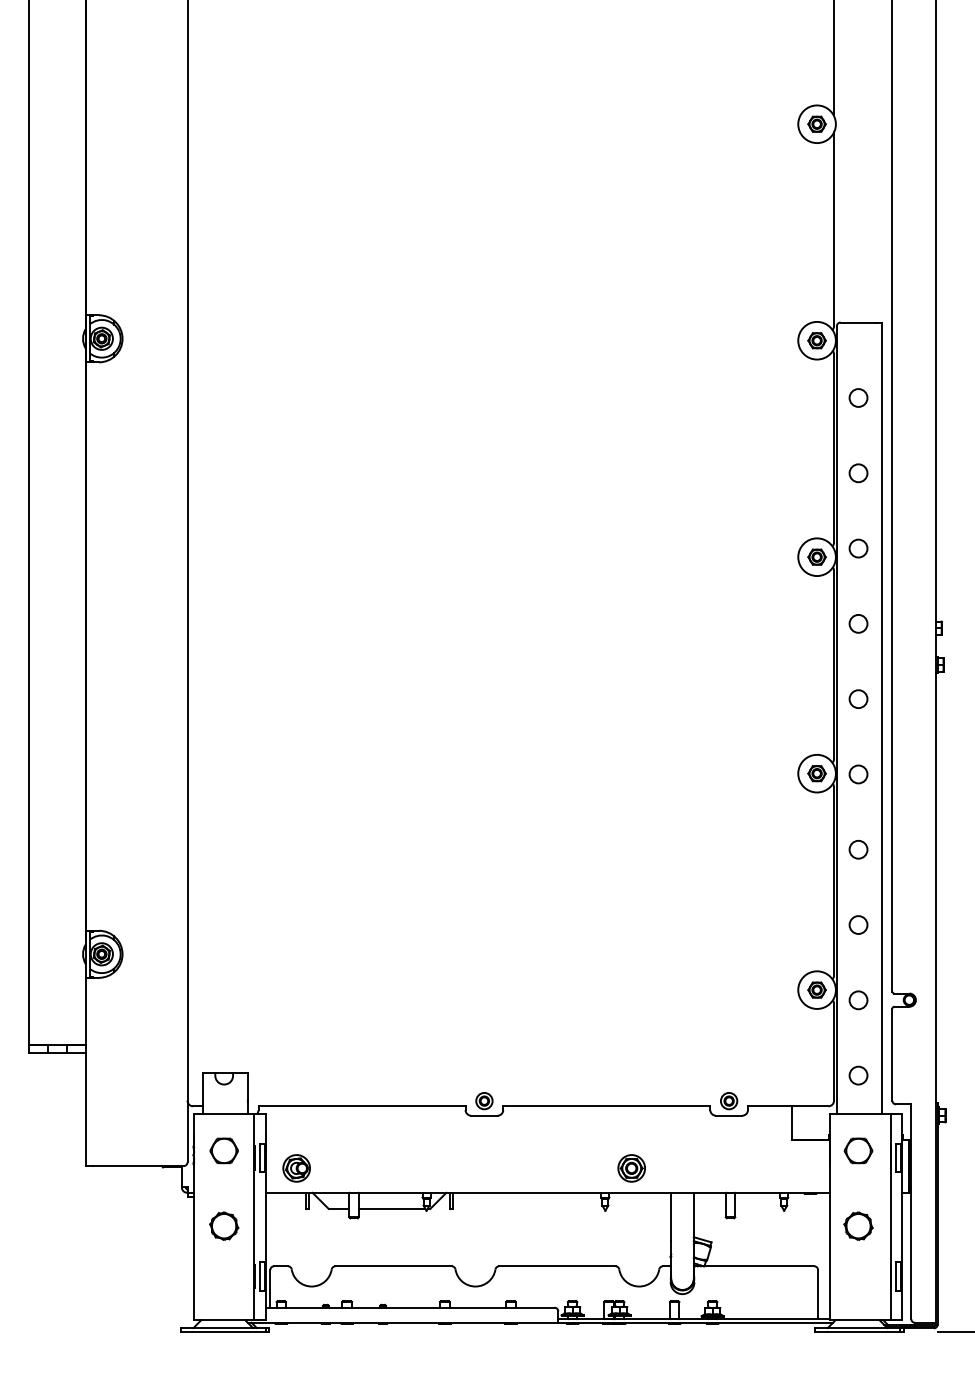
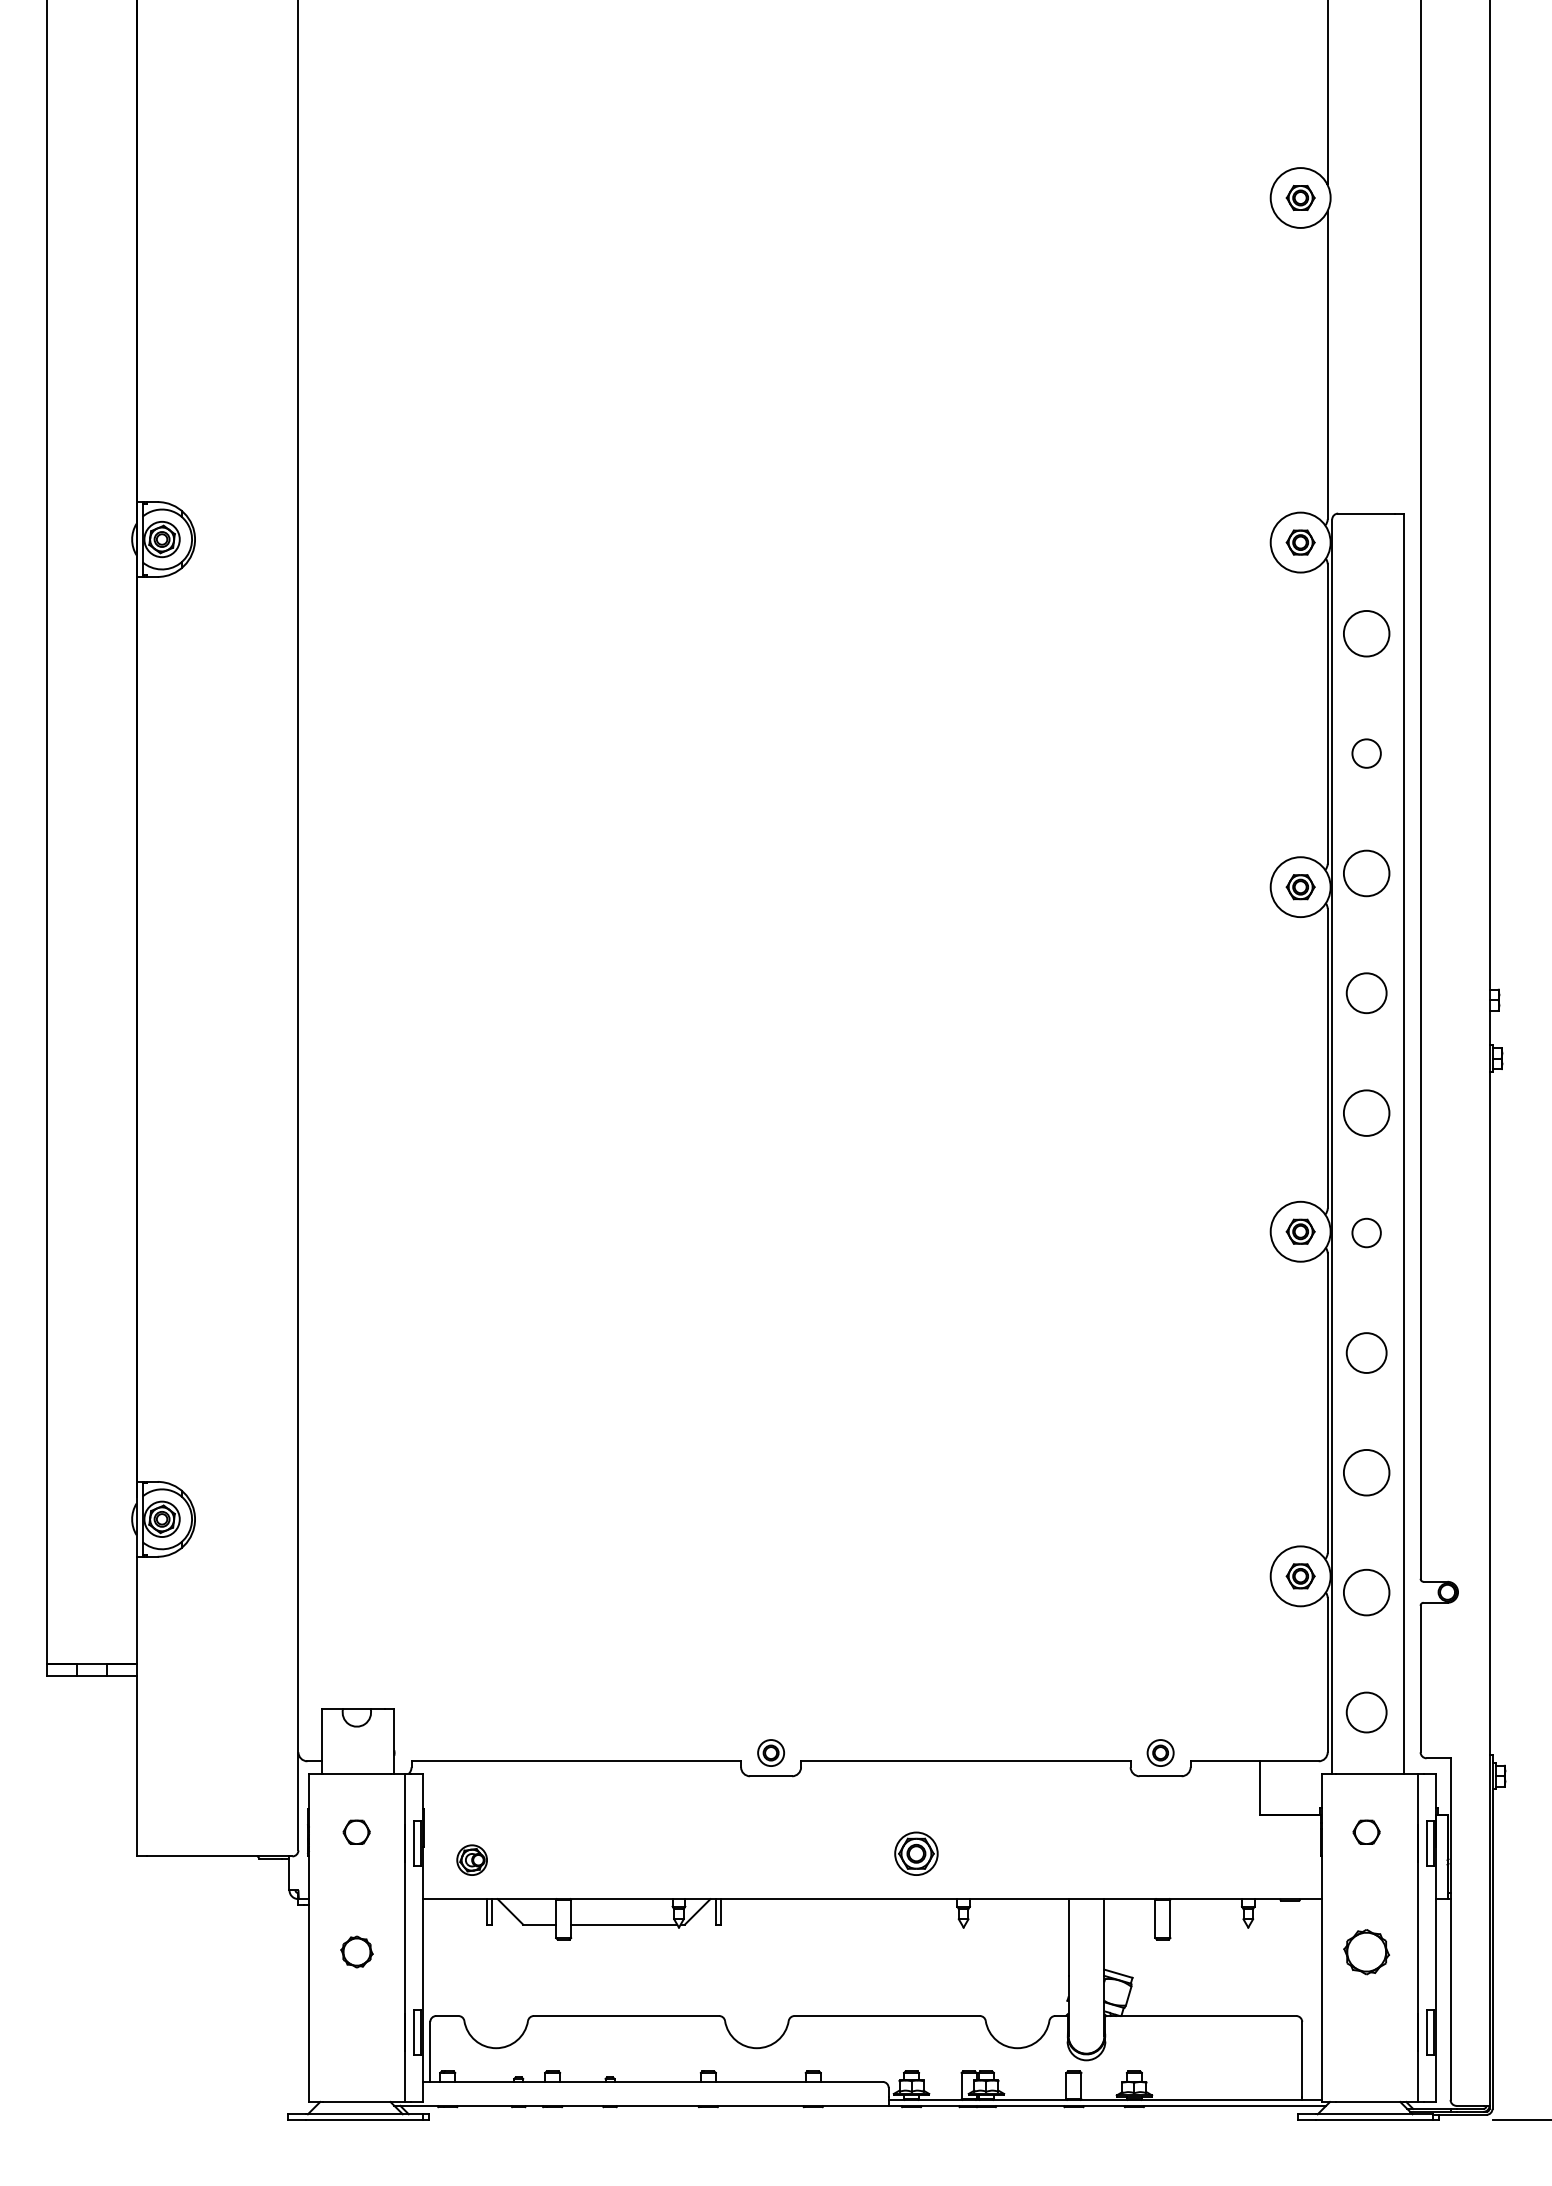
circle: (858, 397) -> (1366, 632), size x1.6
circle: (858, 548) -> (1366, 873), size x1.6
circle: (858, 623) -> (1366, 992), size x1.4
circle: (858, 699) -> (1366, 1113), size x1.6
circle: (858, 849) -> (1366, 1352), size x1.4
circle: (858, 924) -> (1366, 1471), size x1.6
circle: (858, 1000) -> (1366, 1592), size x1.6
circle: (858, 1075) -> (1366, 1712), size x1.4
part: (223, 1150) -> (355, 1831), size x0.6
part: (858, 1150) -> (1366, 1831), size x0.6
part: (296, 1168) -> (471, 1860), size x0.7
part: (631, 1168) -> (916, 1853), moved
part: (224, 1225) -> (357, 1951), size x0.7

